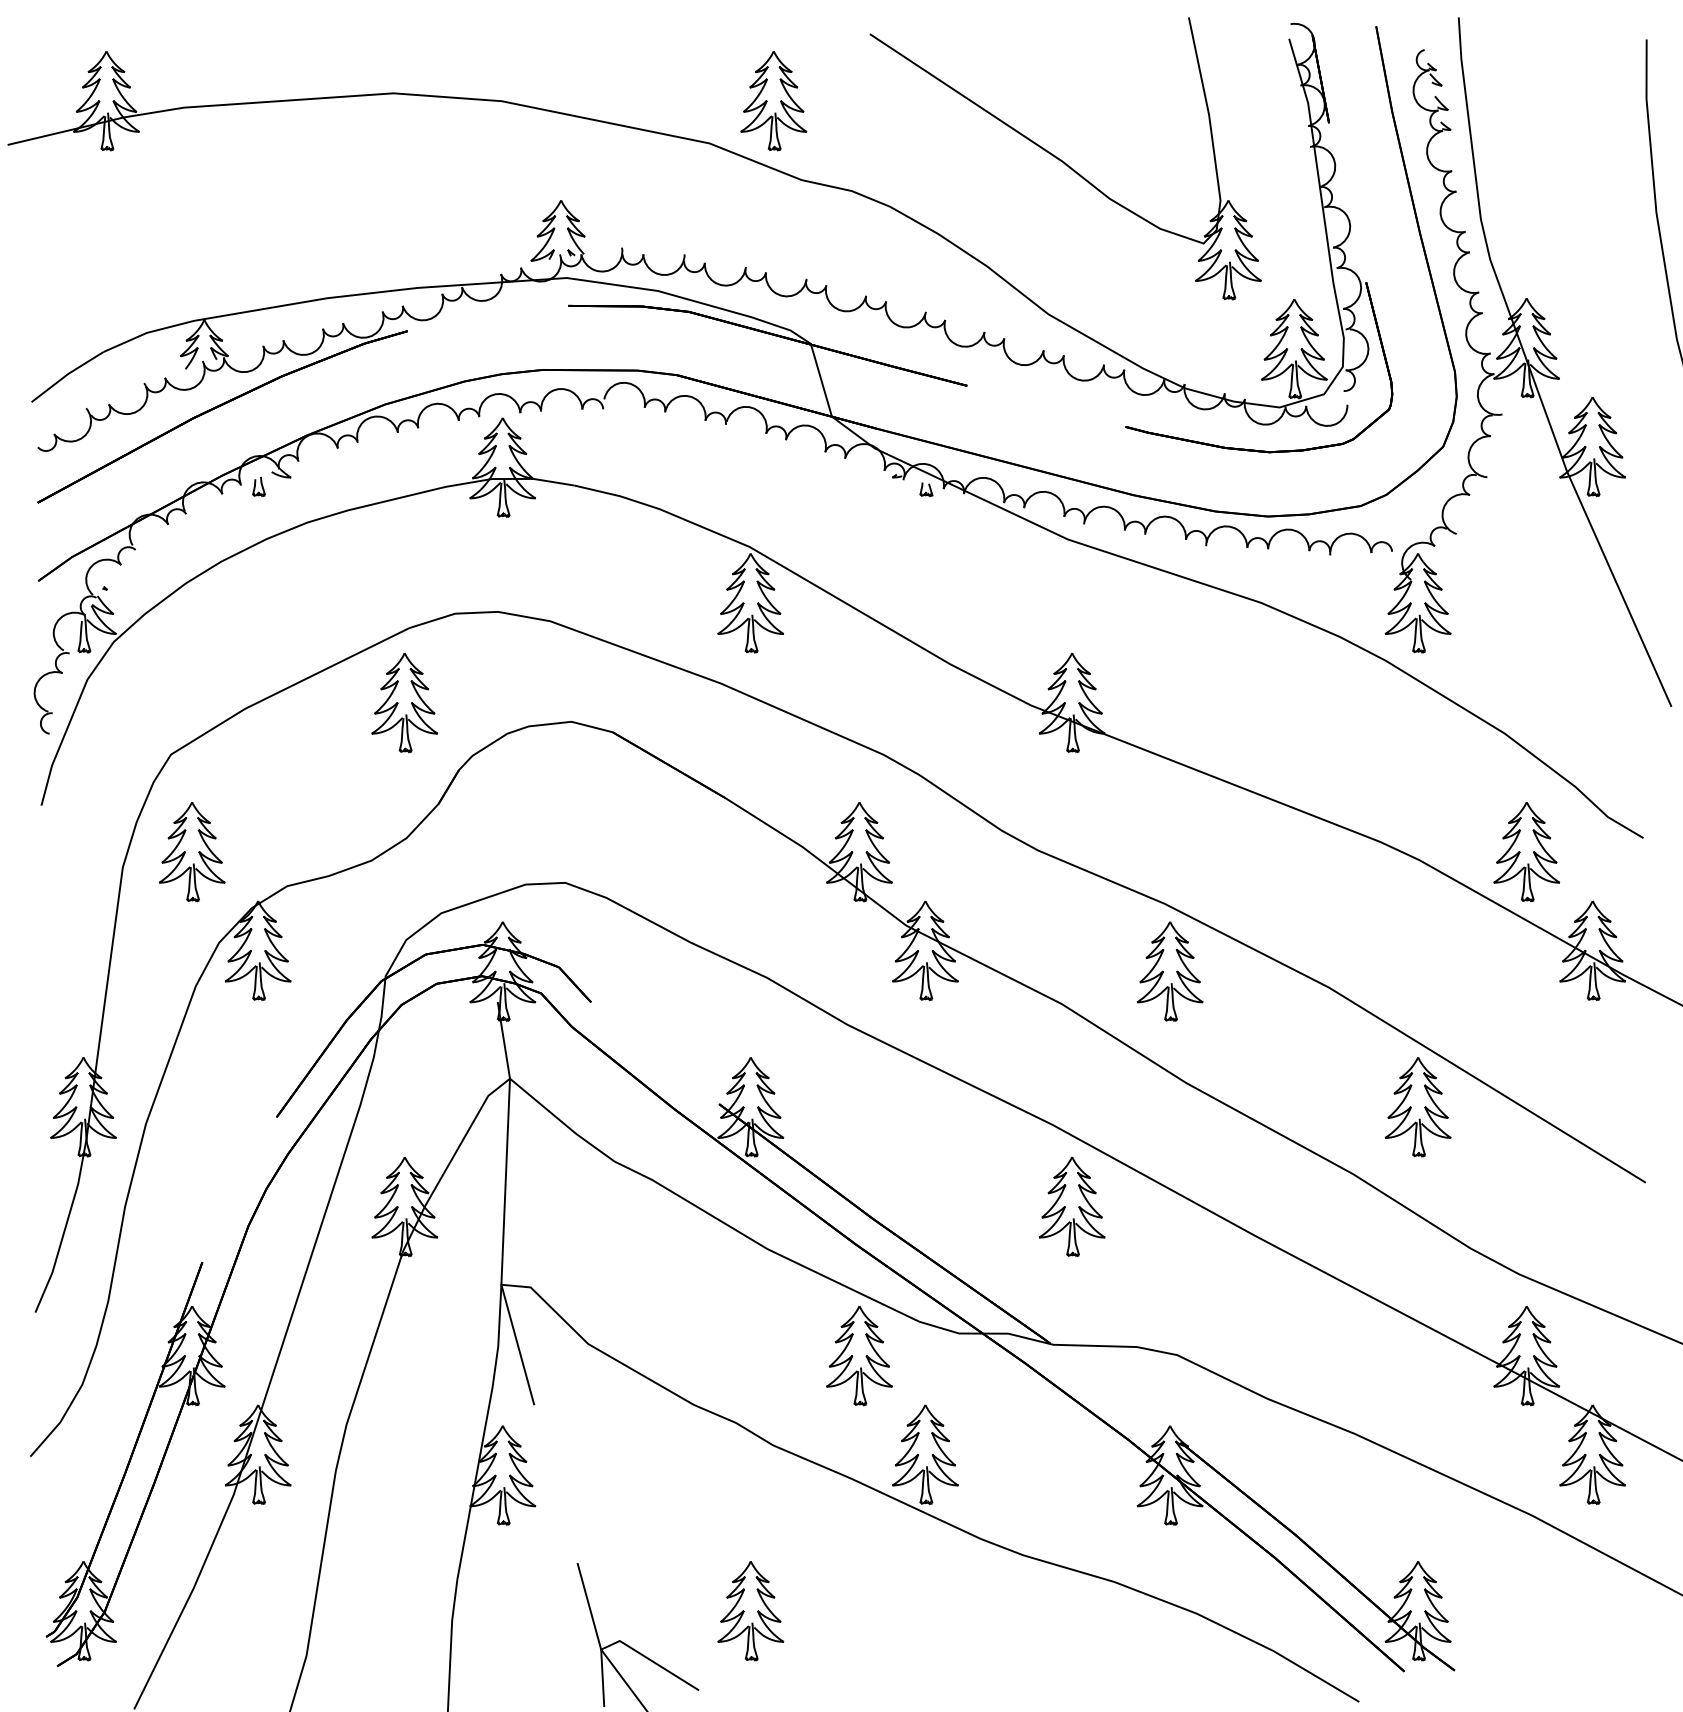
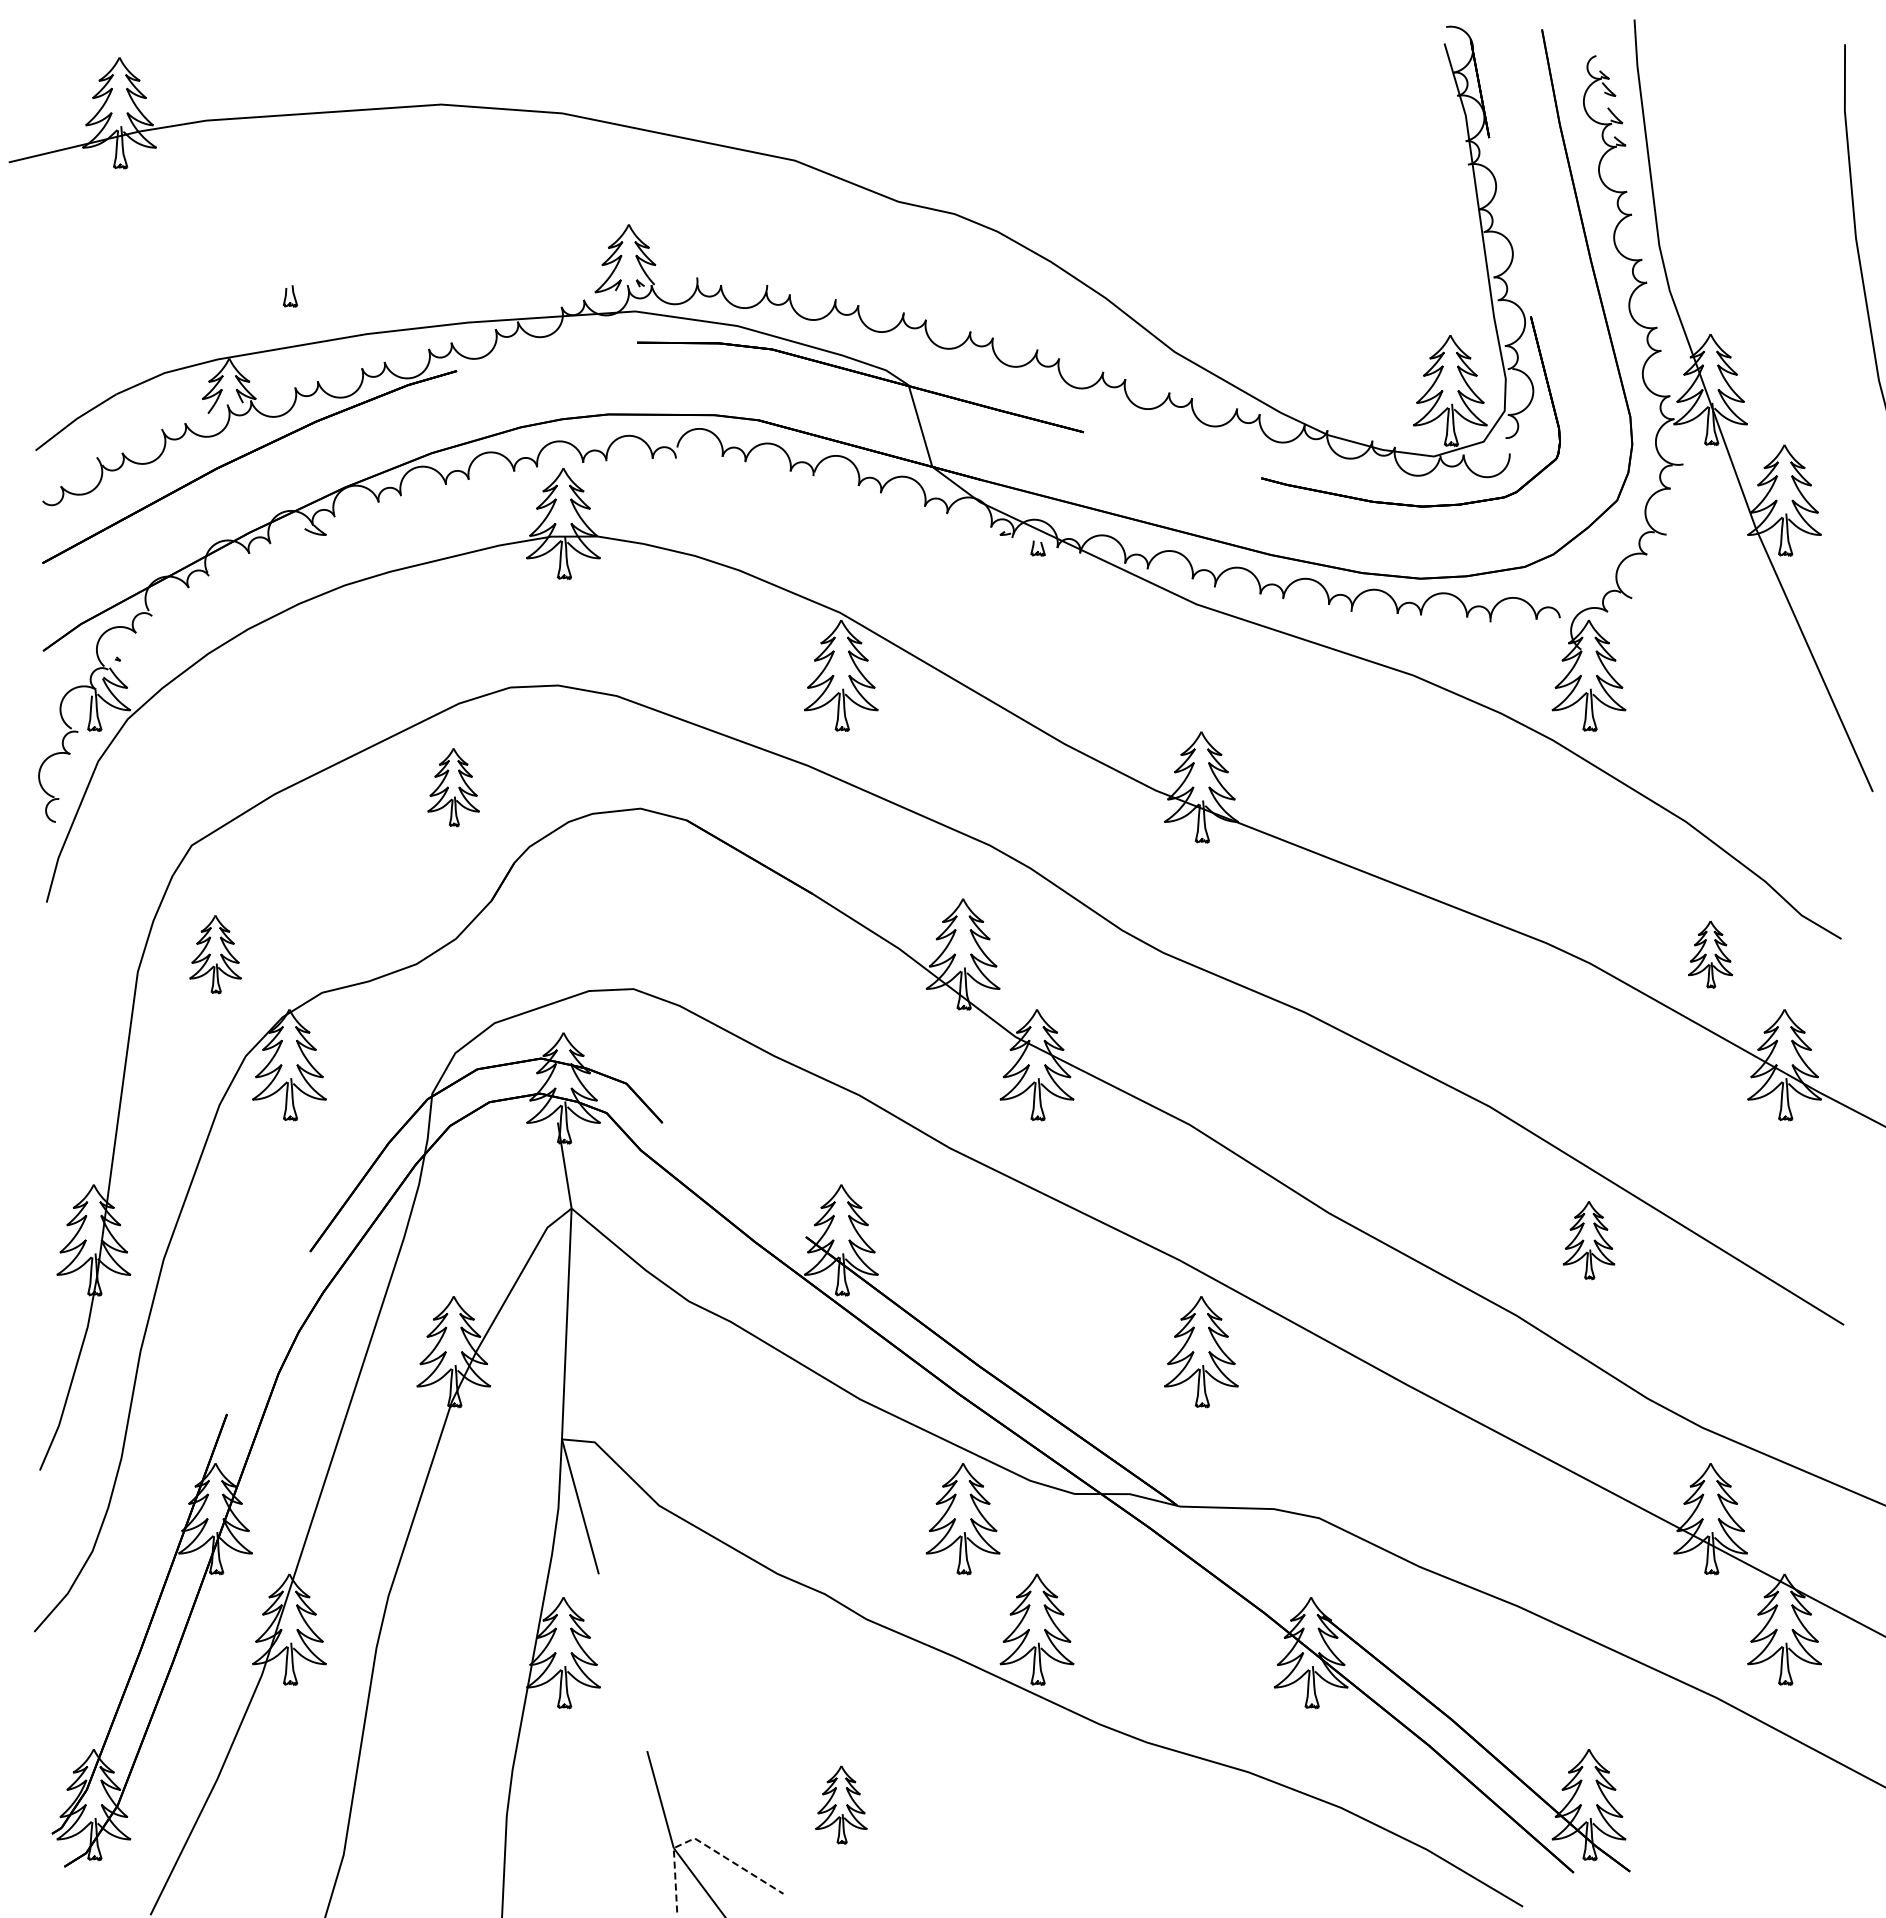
part: (773, 101) -> (866, 113), removed
part: (1065, 158) -> (1193, 177), removed
part: (258, 486) -> (289, 296), moved
part: (404, 702) -> (453, 787), size x0.7
part: (192, 851) -> (215, 954), size x0.7
part: (1526, 851) -> (1710, 954), size x0.6
part: (1169, 971) -> (1310, 1088), removed
part: (1417, 1107) -> (1588, 1240), size x0.7
part: (750, 1610) -> (841, 1804), size x0.7
line: (625, 1644) -> (700, 1842), solid -> dashed

